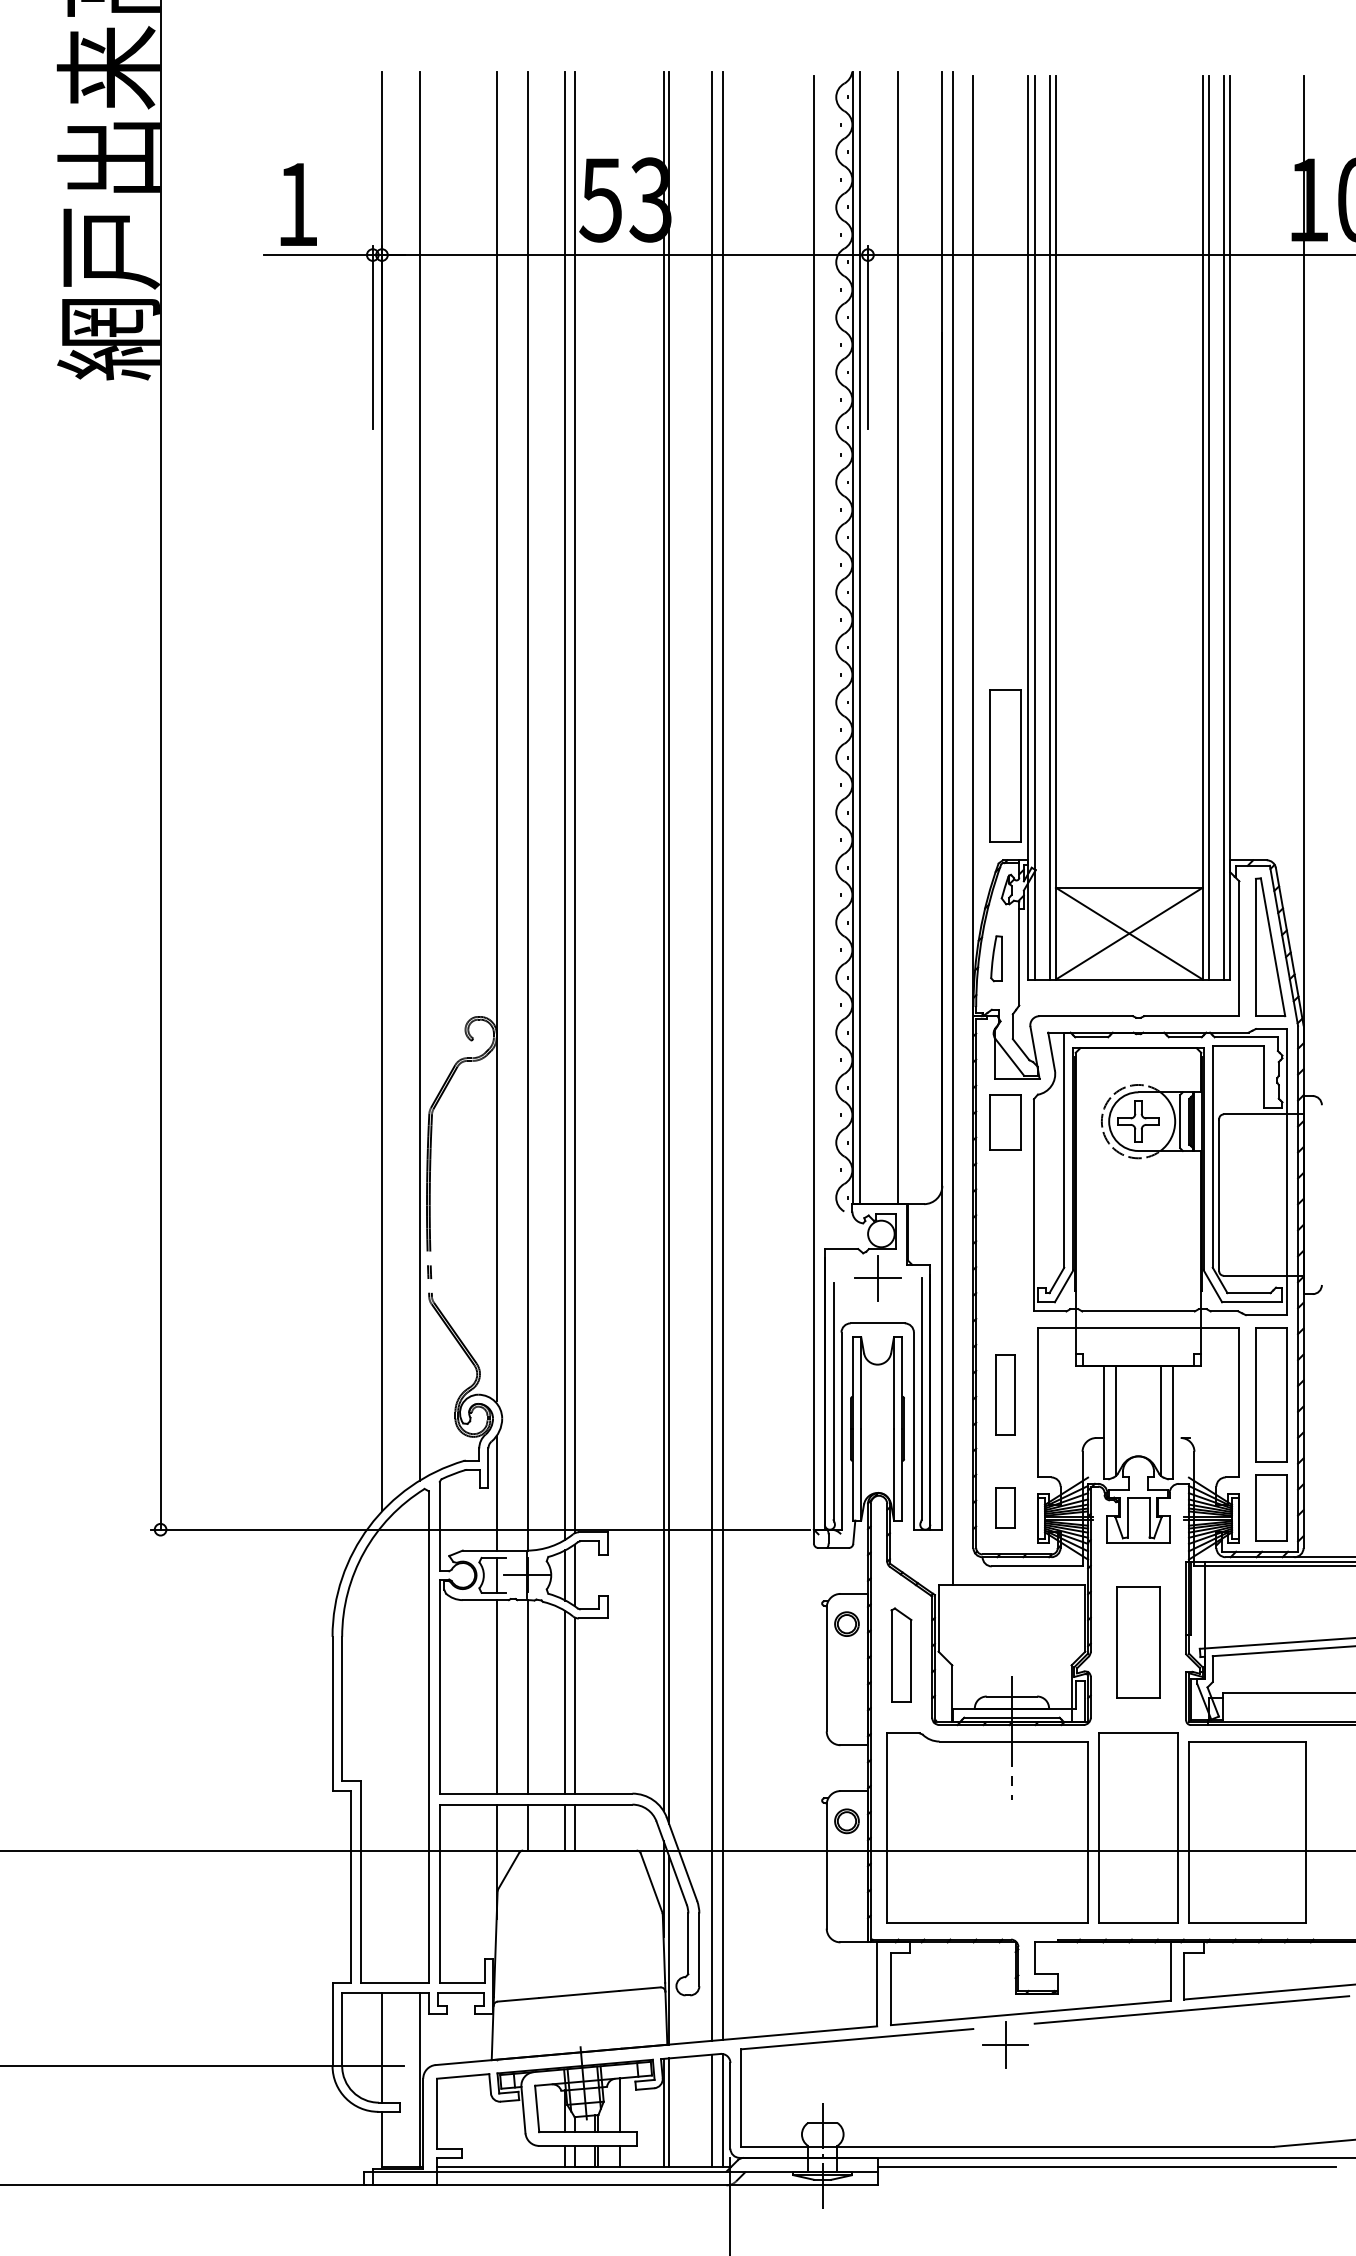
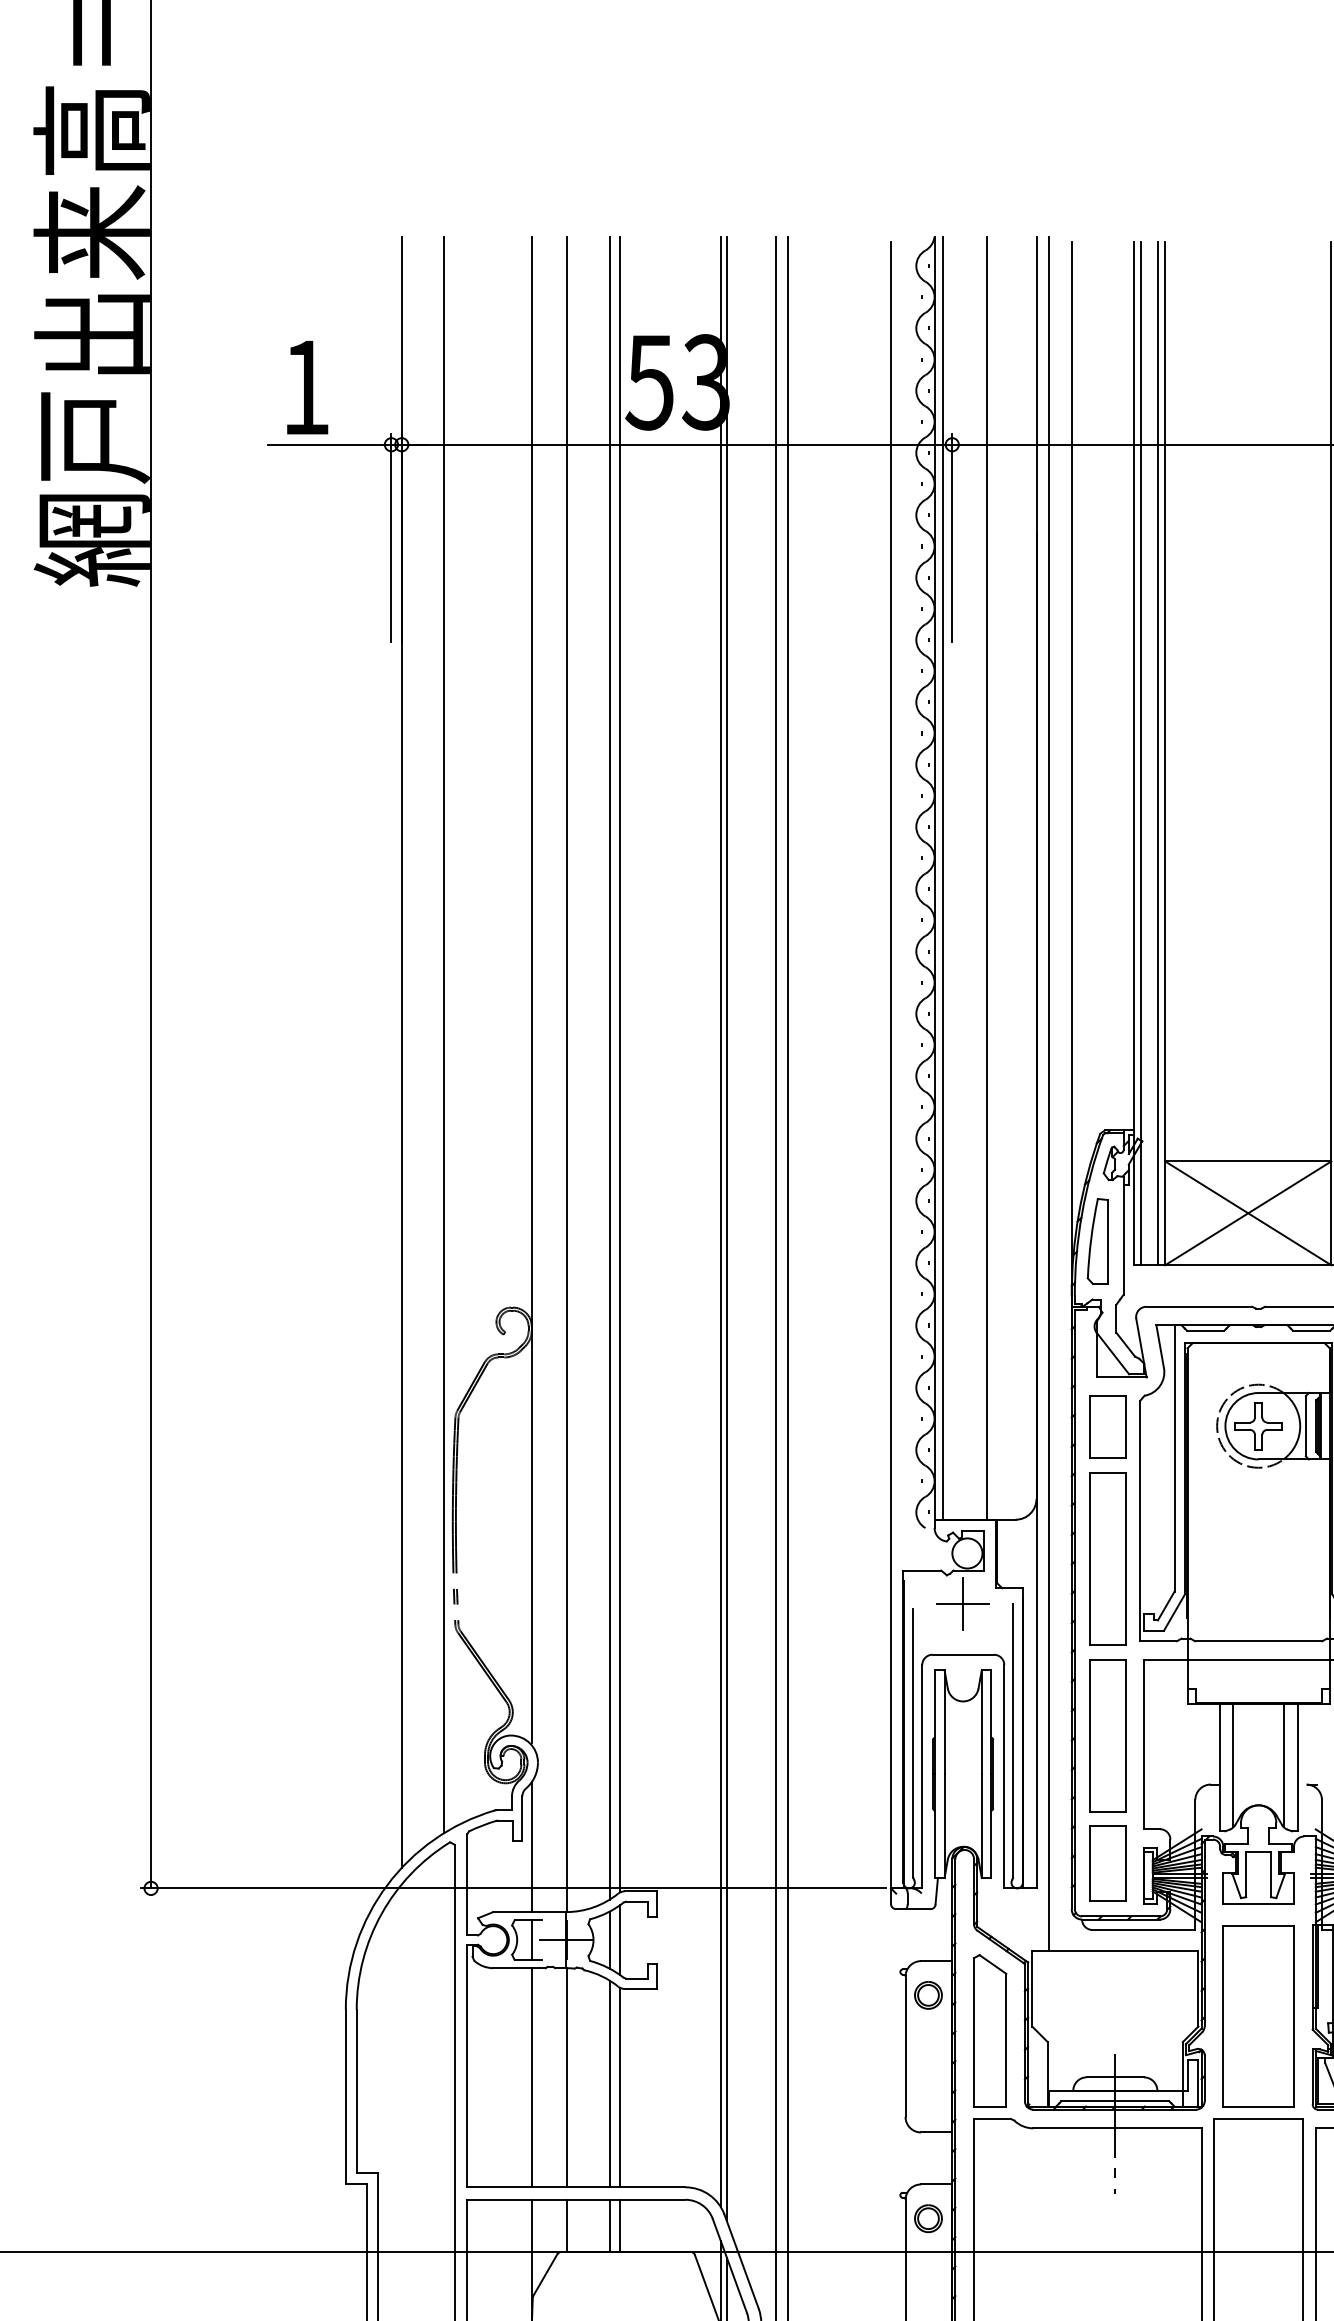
part: (1005, 765) -> (1108, 1558), moved
part: (996, 958) -> (1097, 1241), size x1.67
part: (1005, 1394) -> (1108, 1735), size x1.67
part: (1005, 1507) -> (1108, 1863), size x1.67
part: (1138, 1642) -> (1258, 2016), size x1.43
part: (901, 1654) -> (990, 2029), size x1.43

